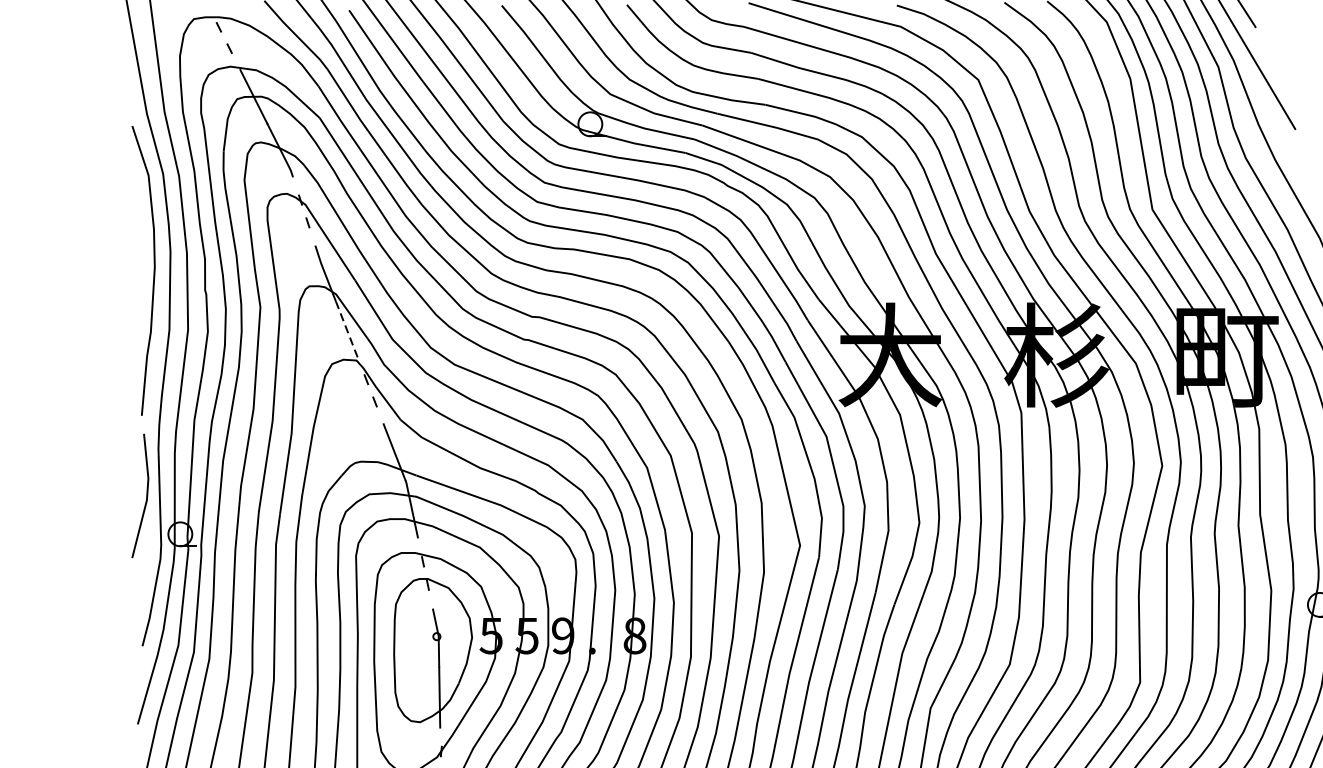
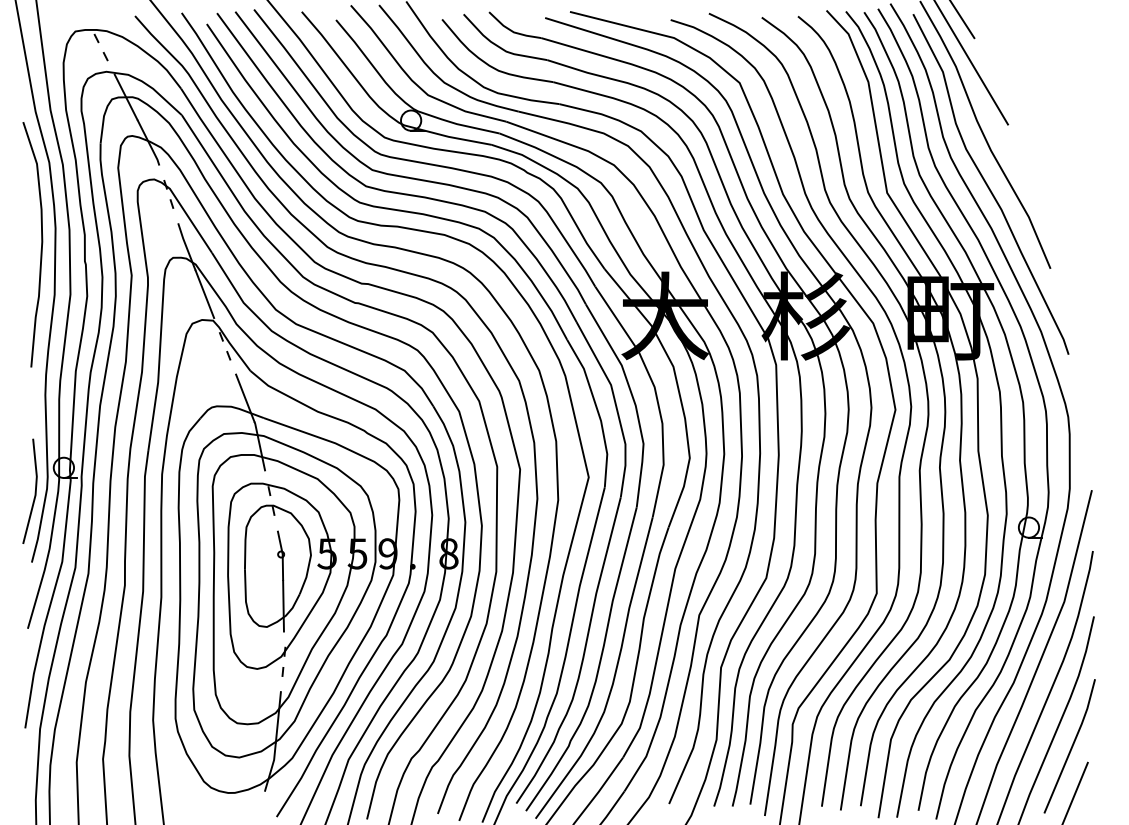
line: (346, 328) -> (204, 293), dashed -> solid
line: (145, 496) -> (34, 491), moved

